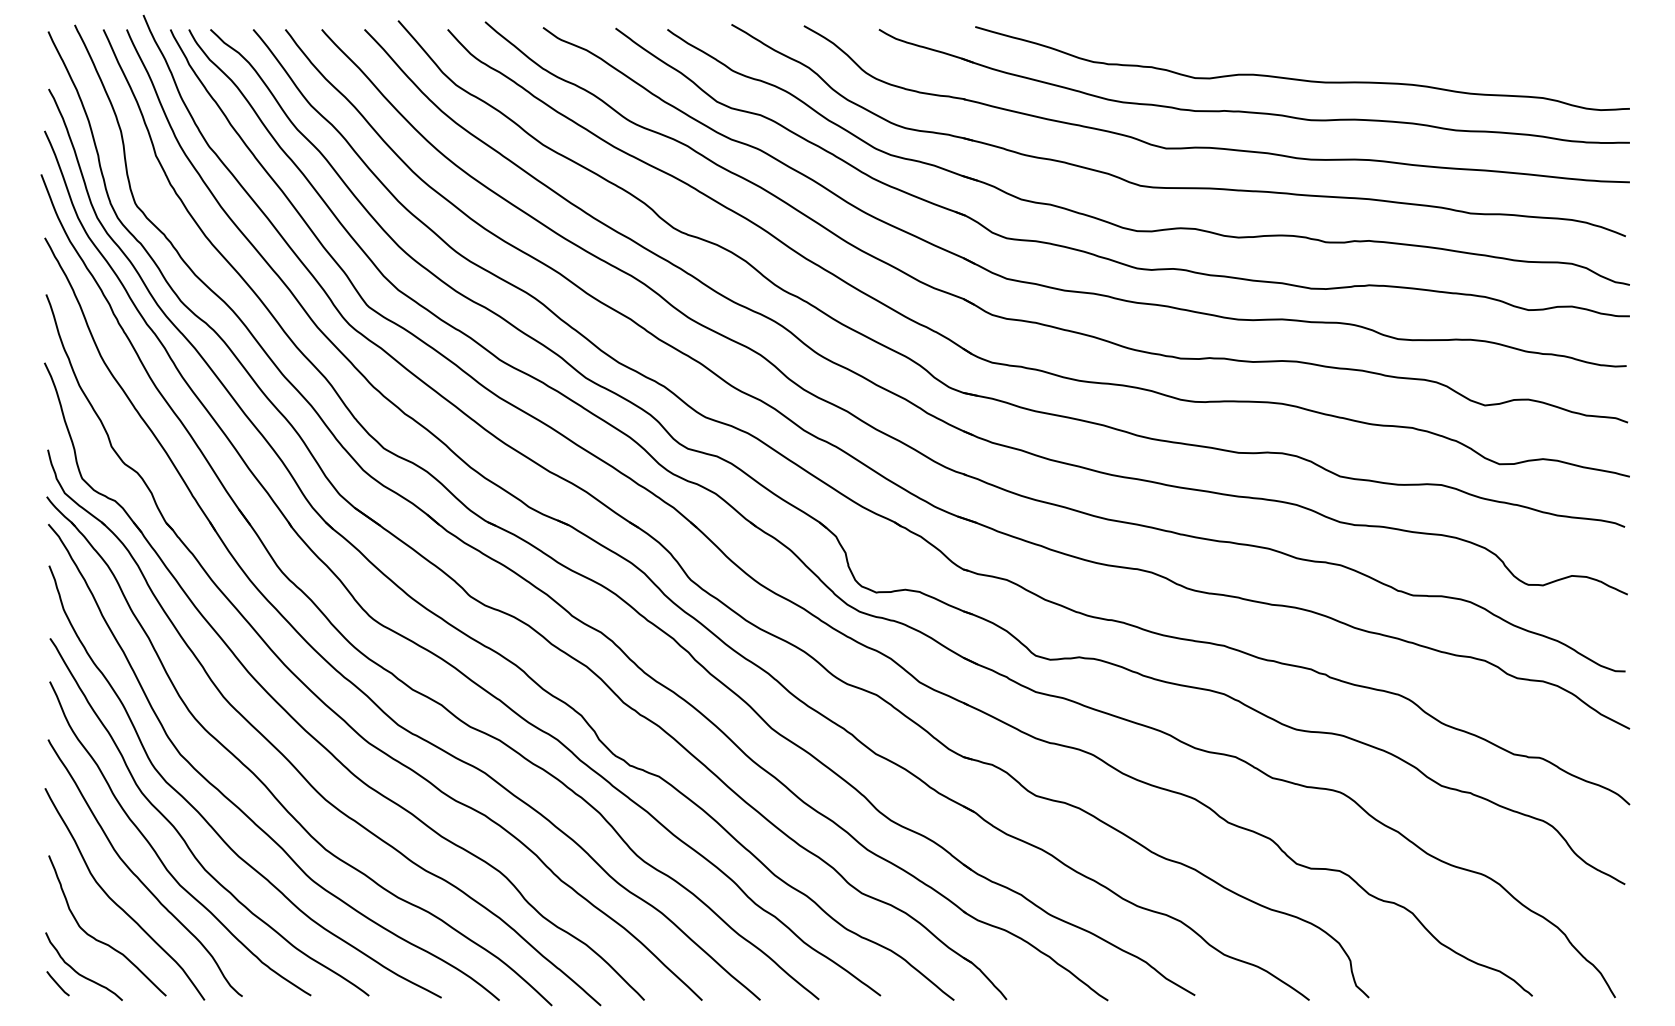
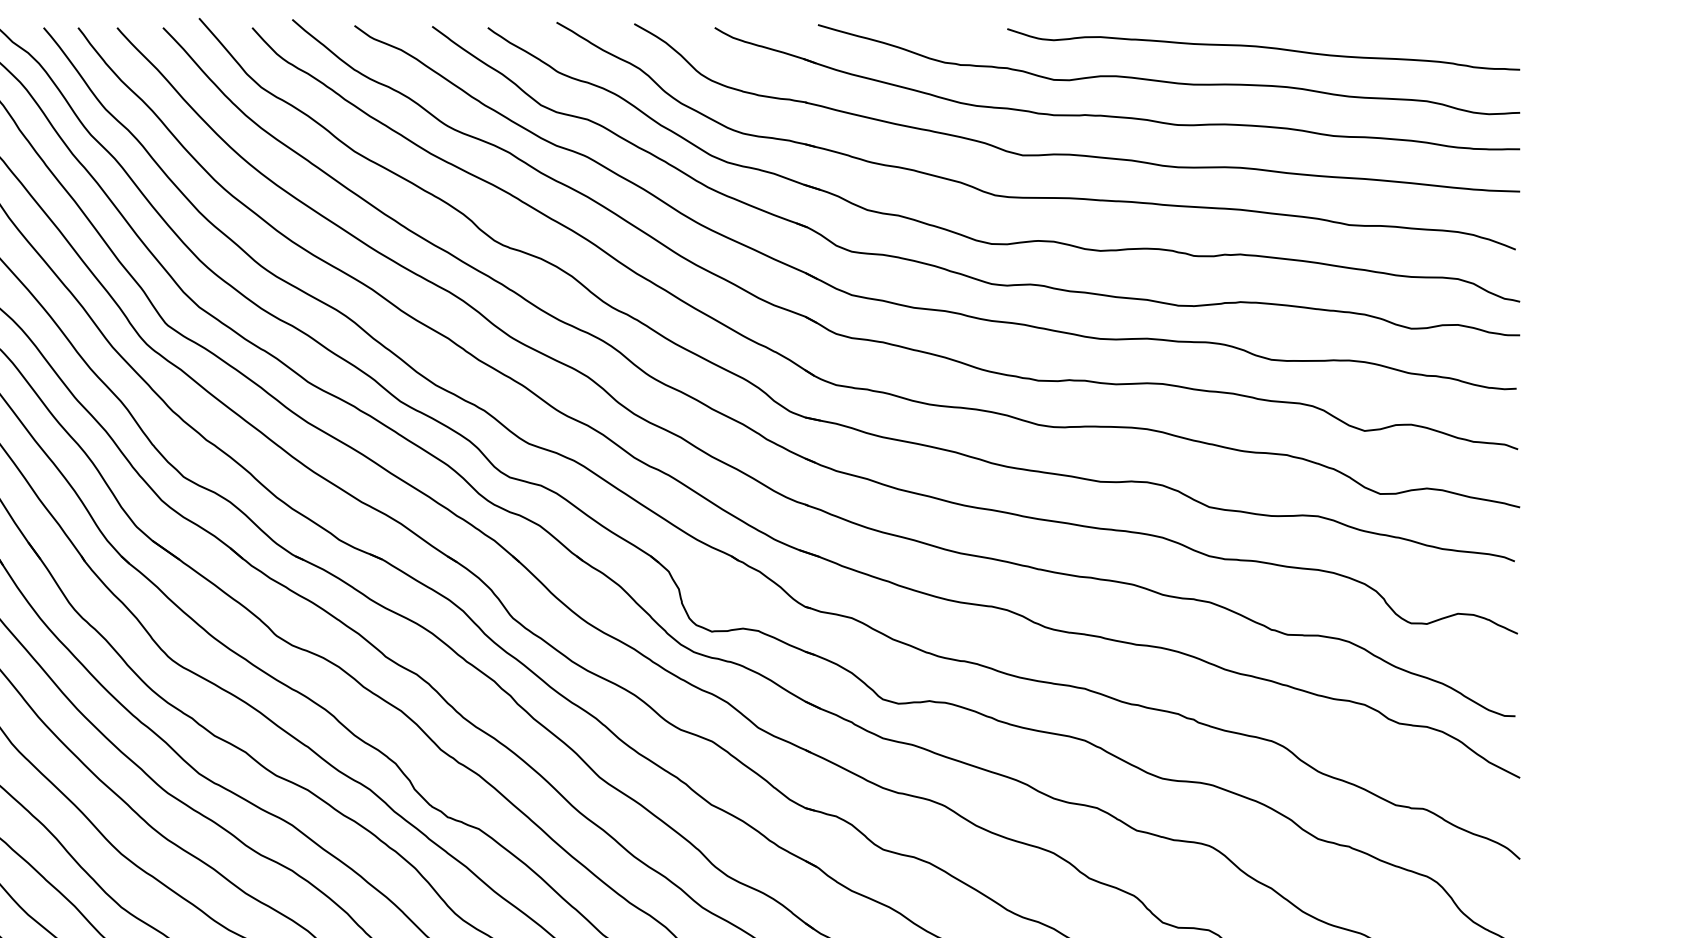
curve: (1390, 48) -> (1263, 48), added

